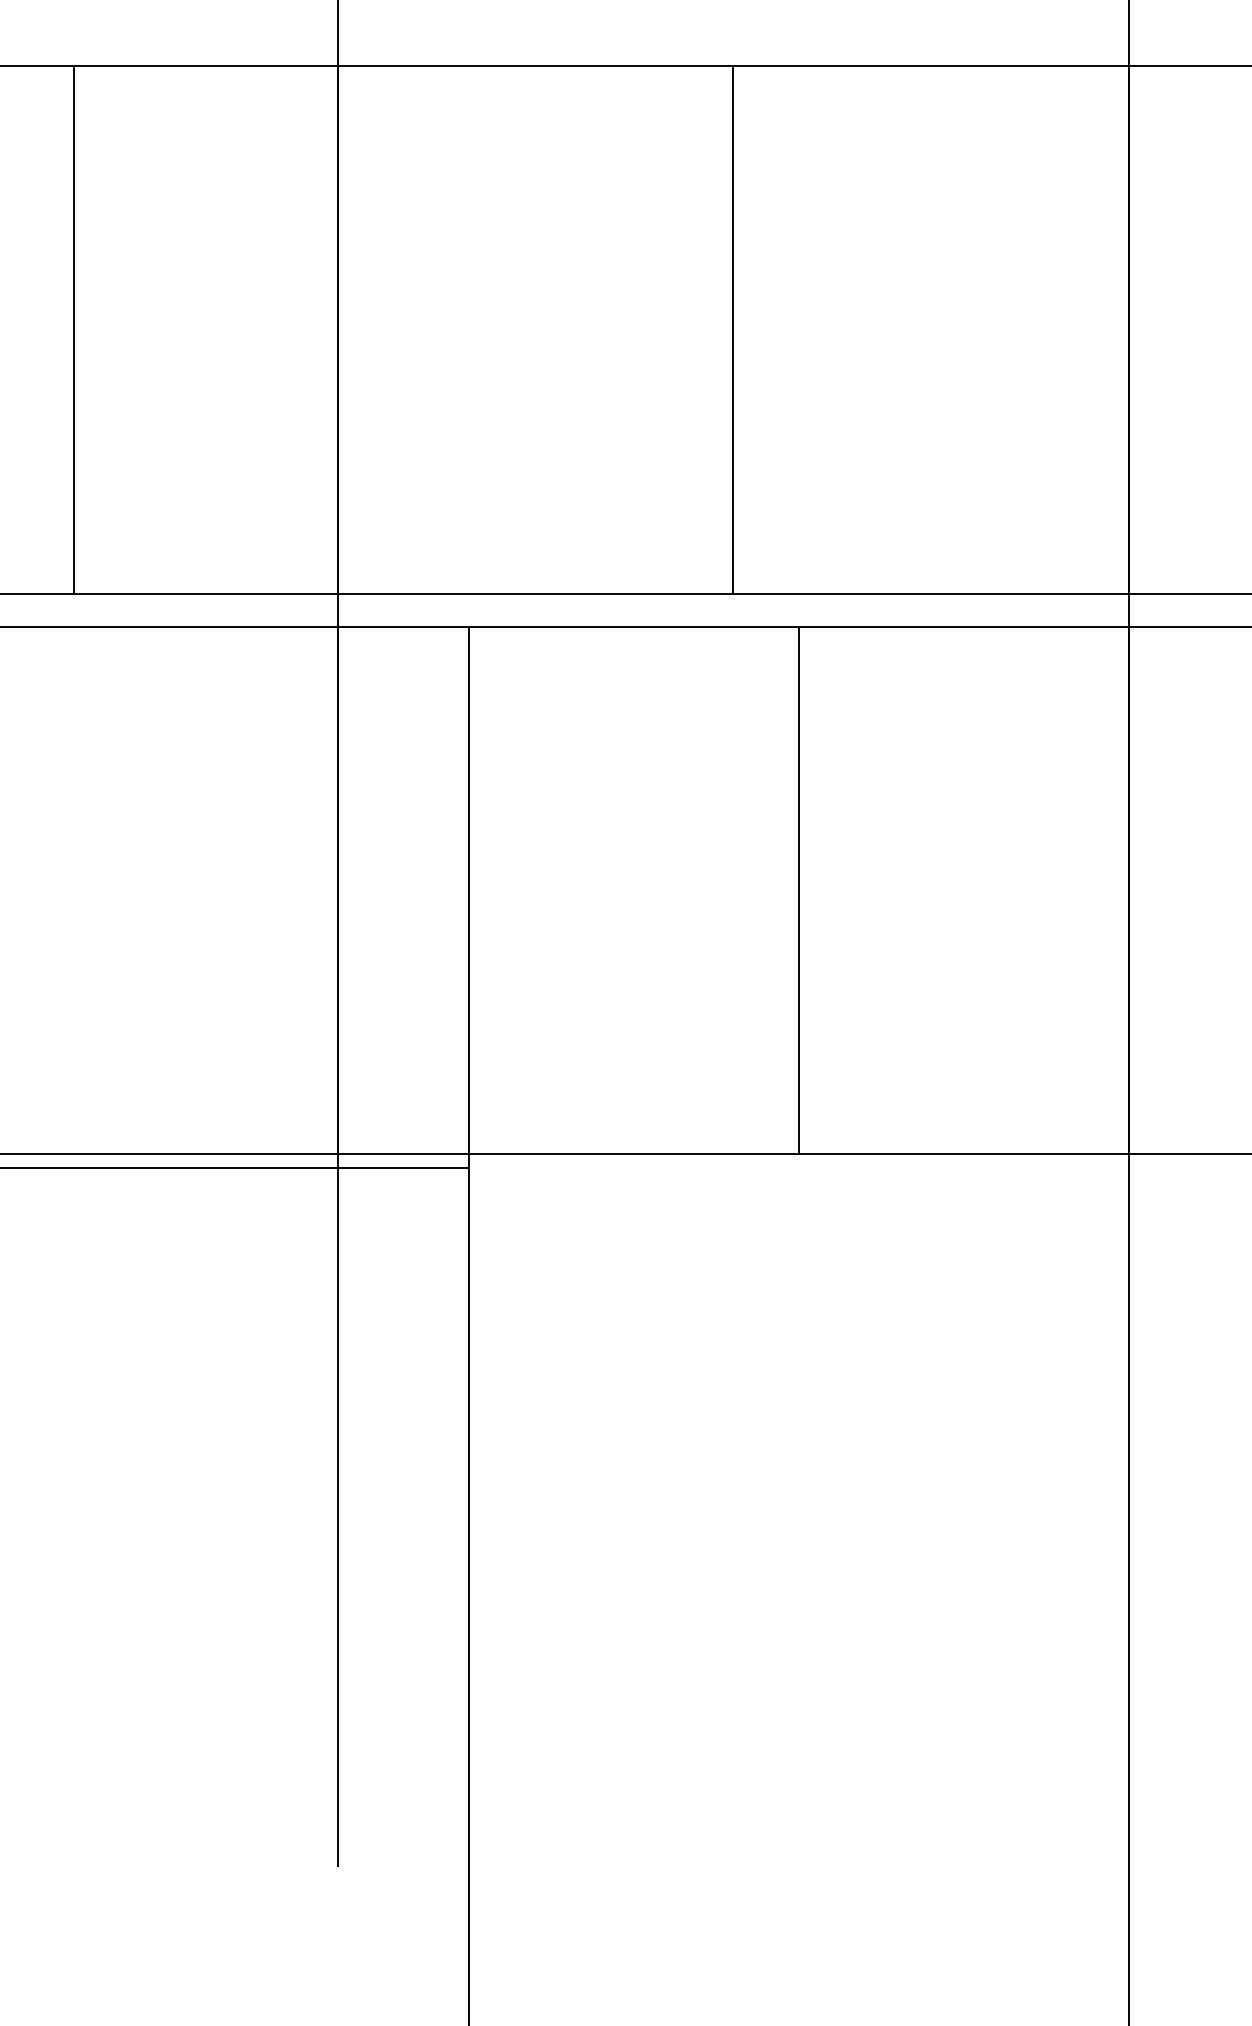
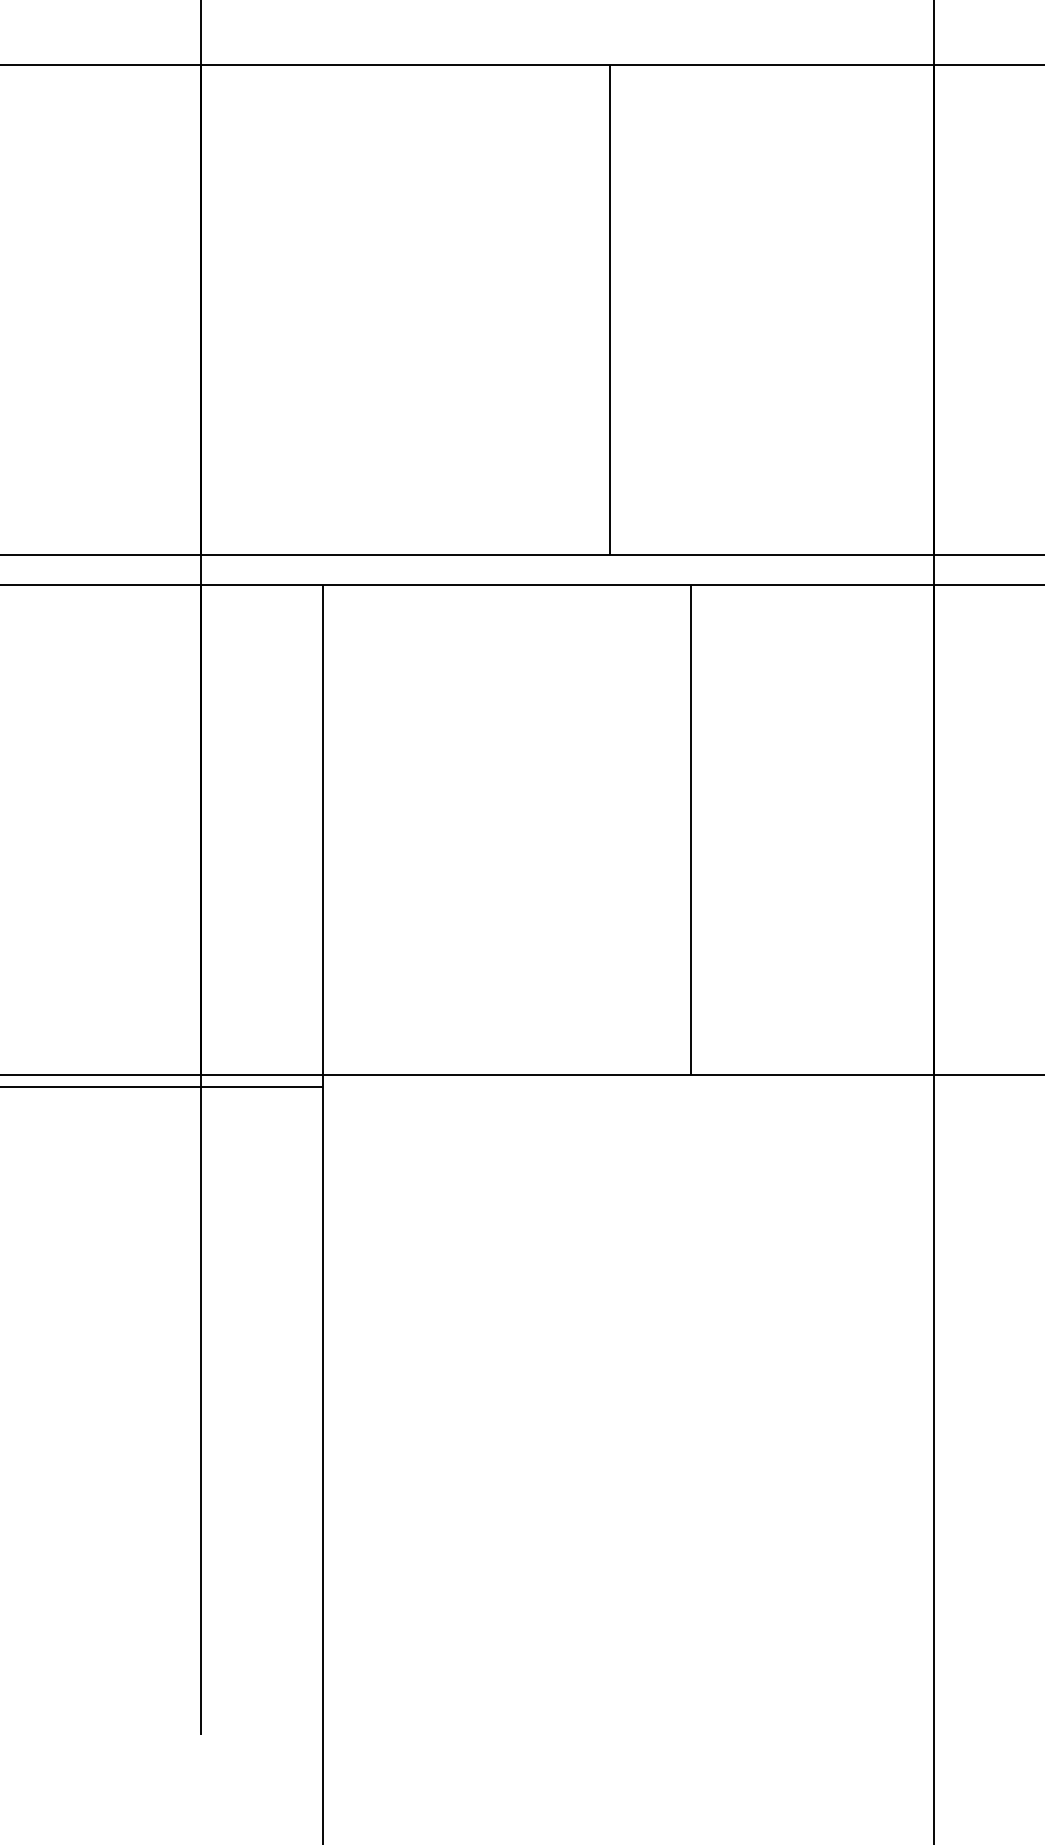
line: (733, 329) -> (610, 309), moved
line: (799, 890) -> (691, 829), moved

